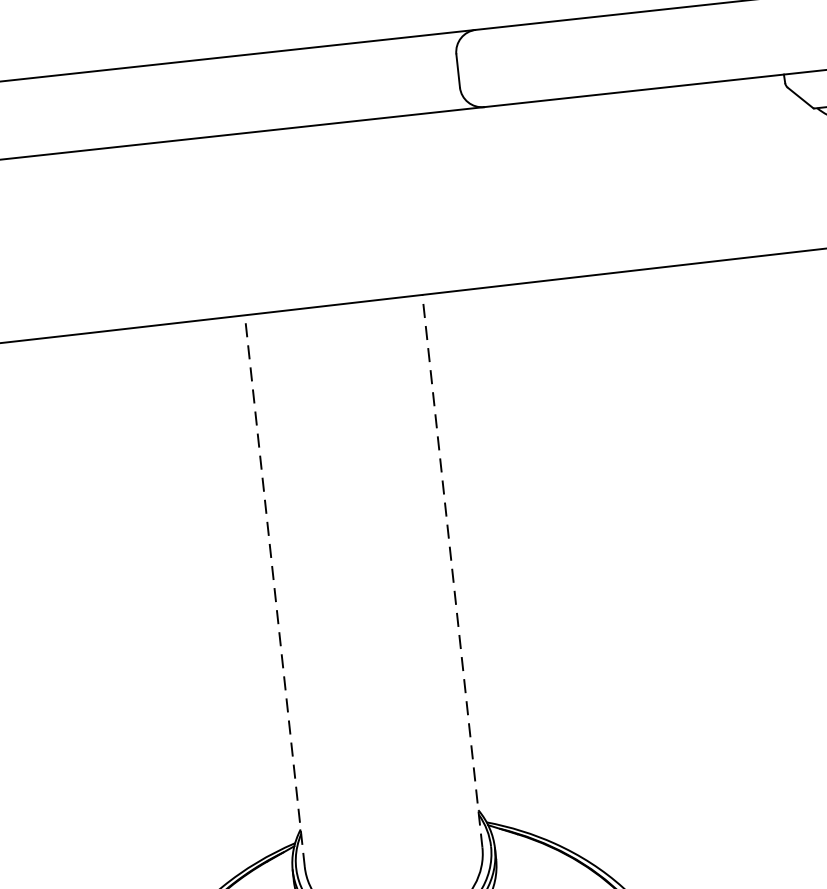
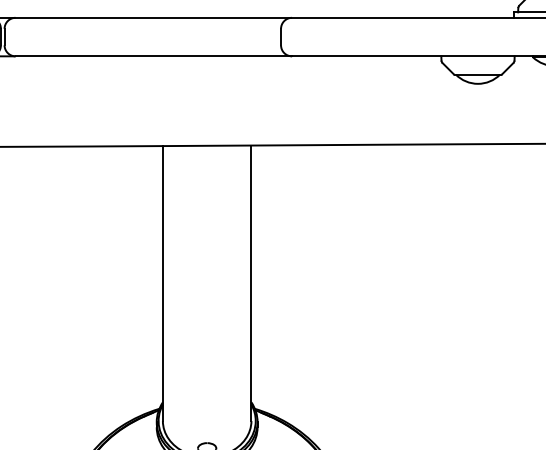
line: (452, 571) -> (251, 283), dashed -> solid
line: (274, 591) -> (162, 283), dashed -> solid

